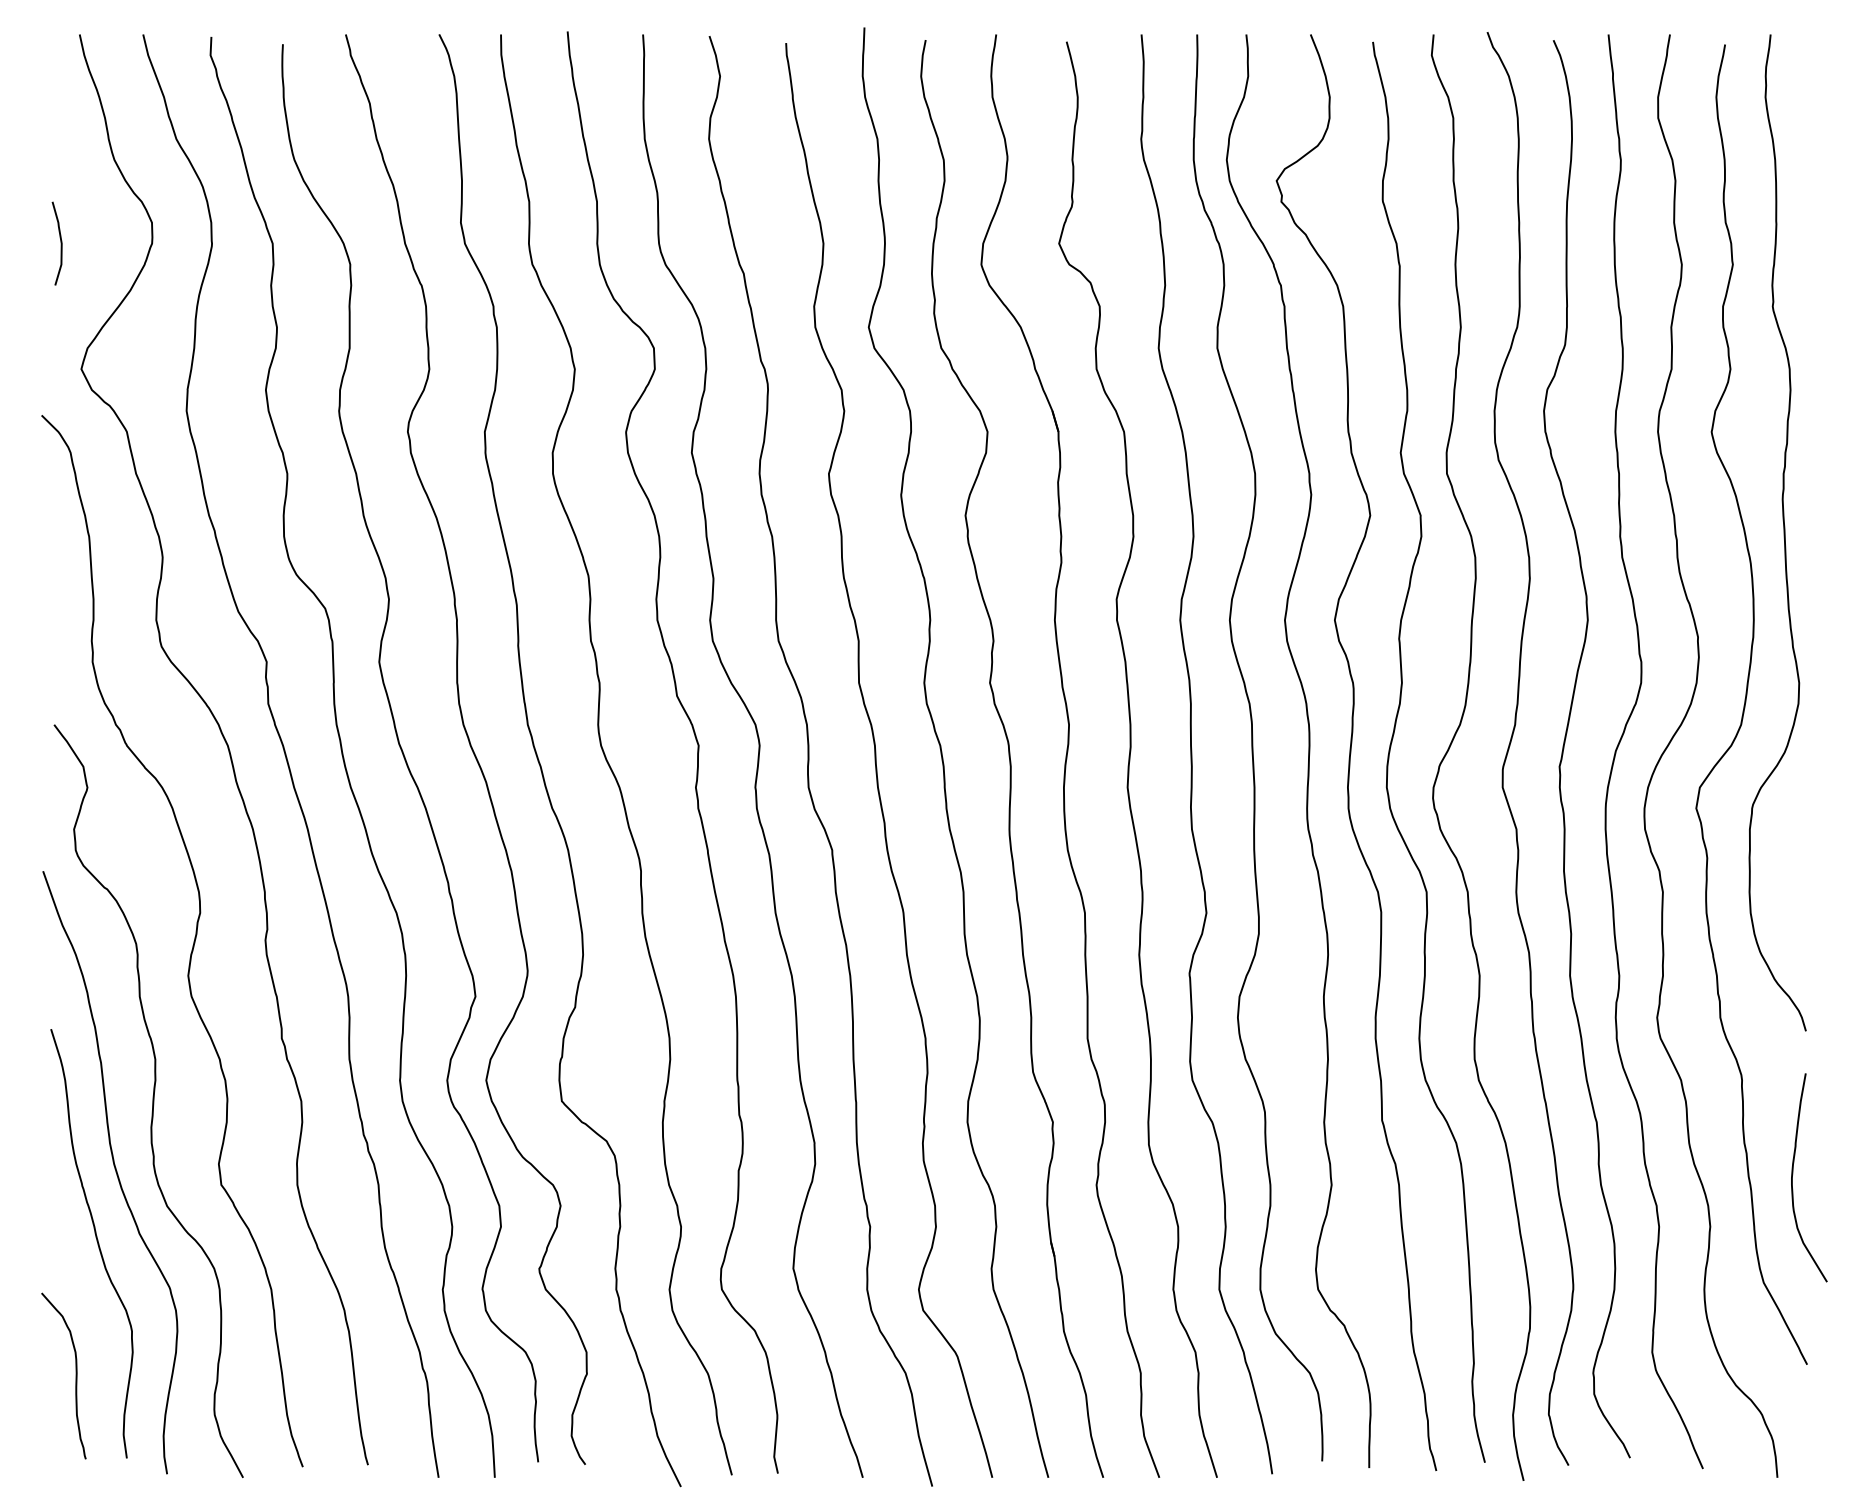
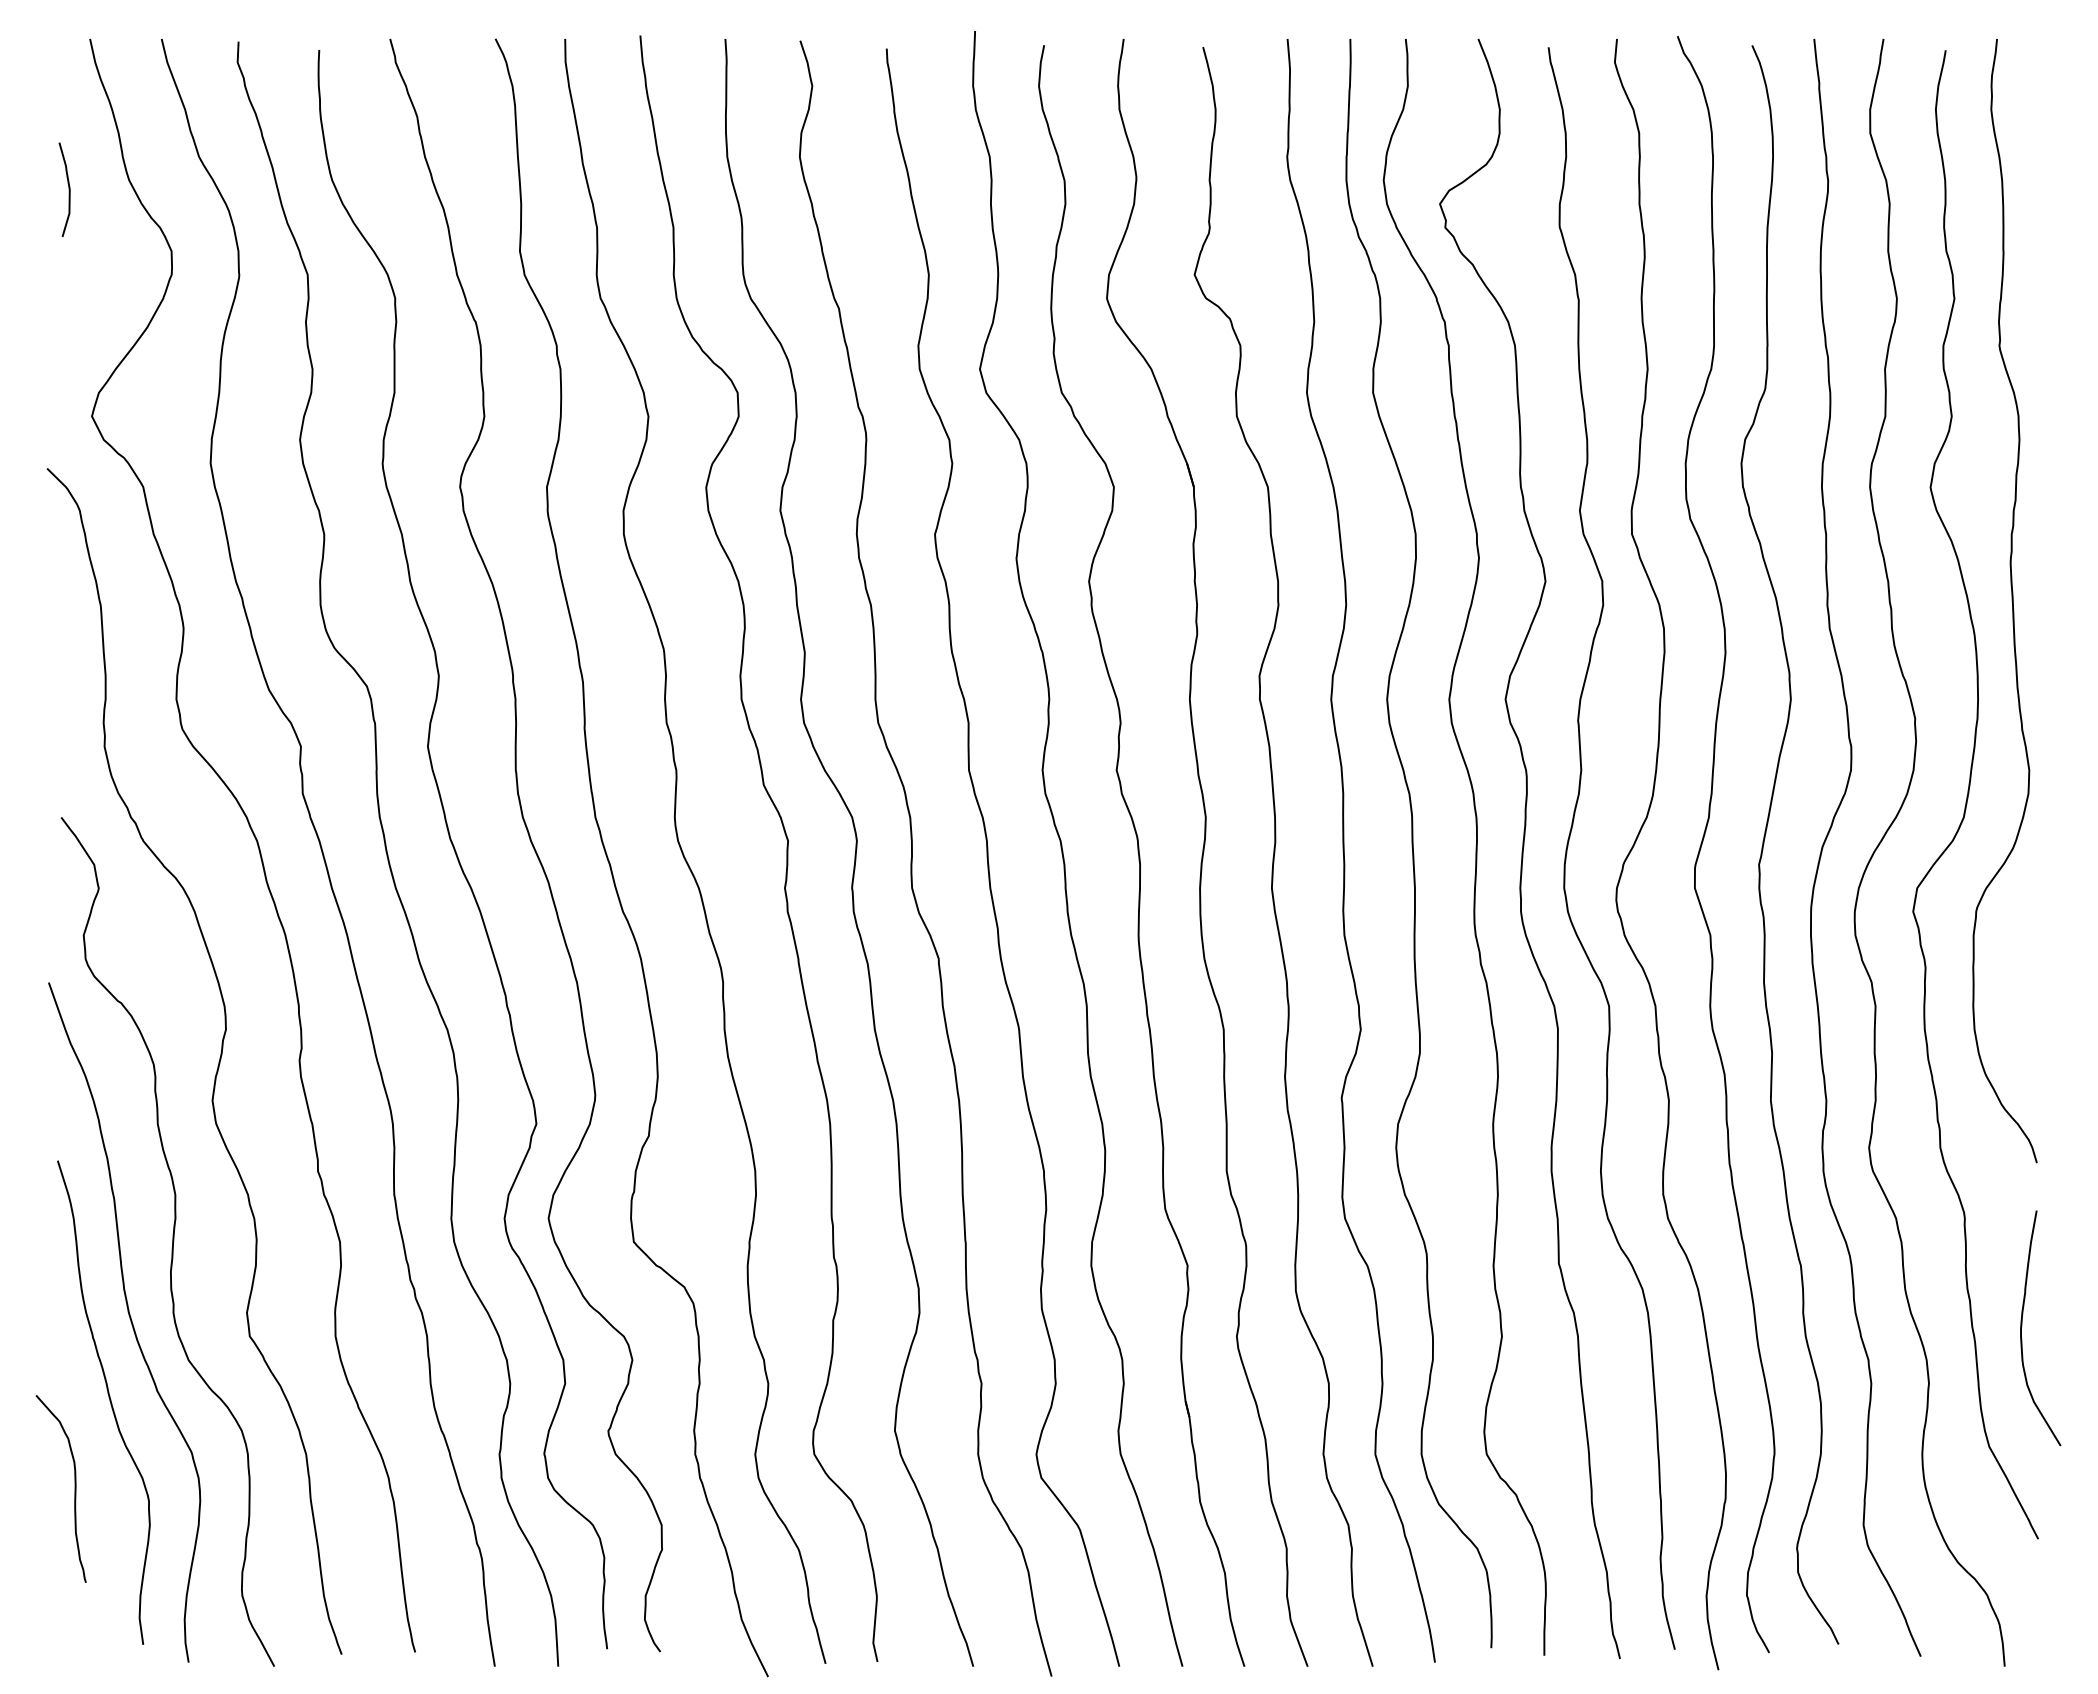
curve: (60, 243) -> (68, 189), moved
curve: (75, 1375) -> (74, 1488), moved

